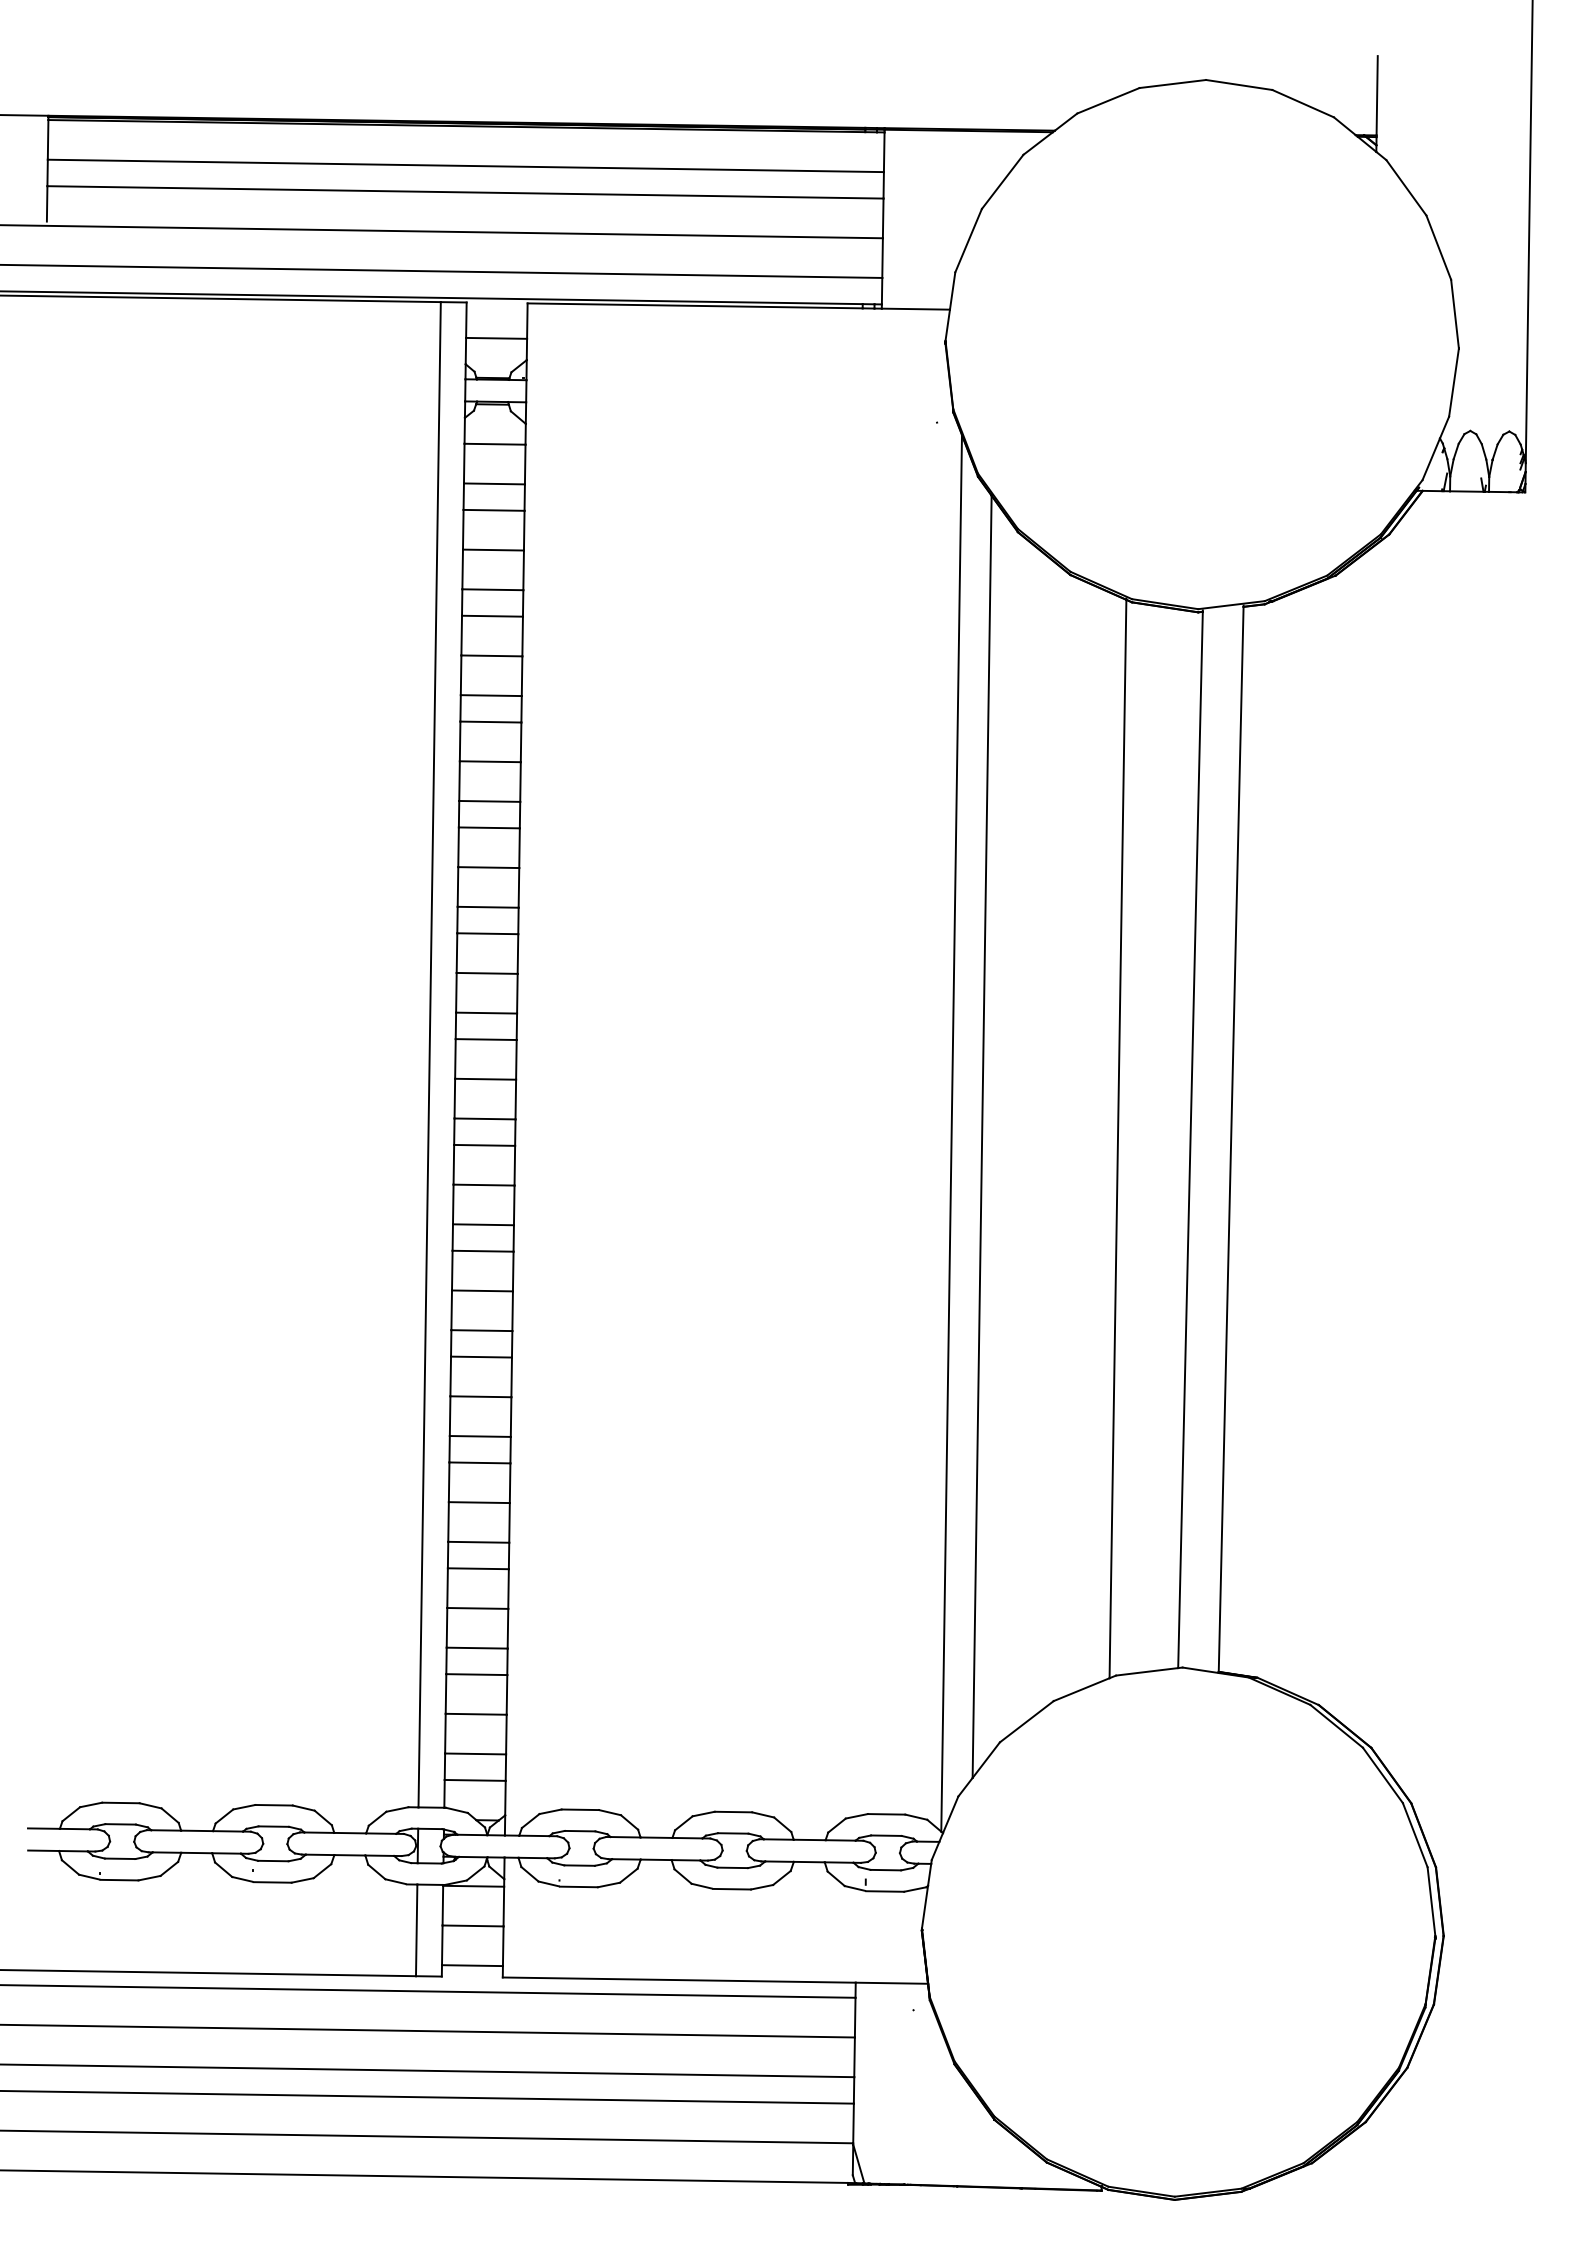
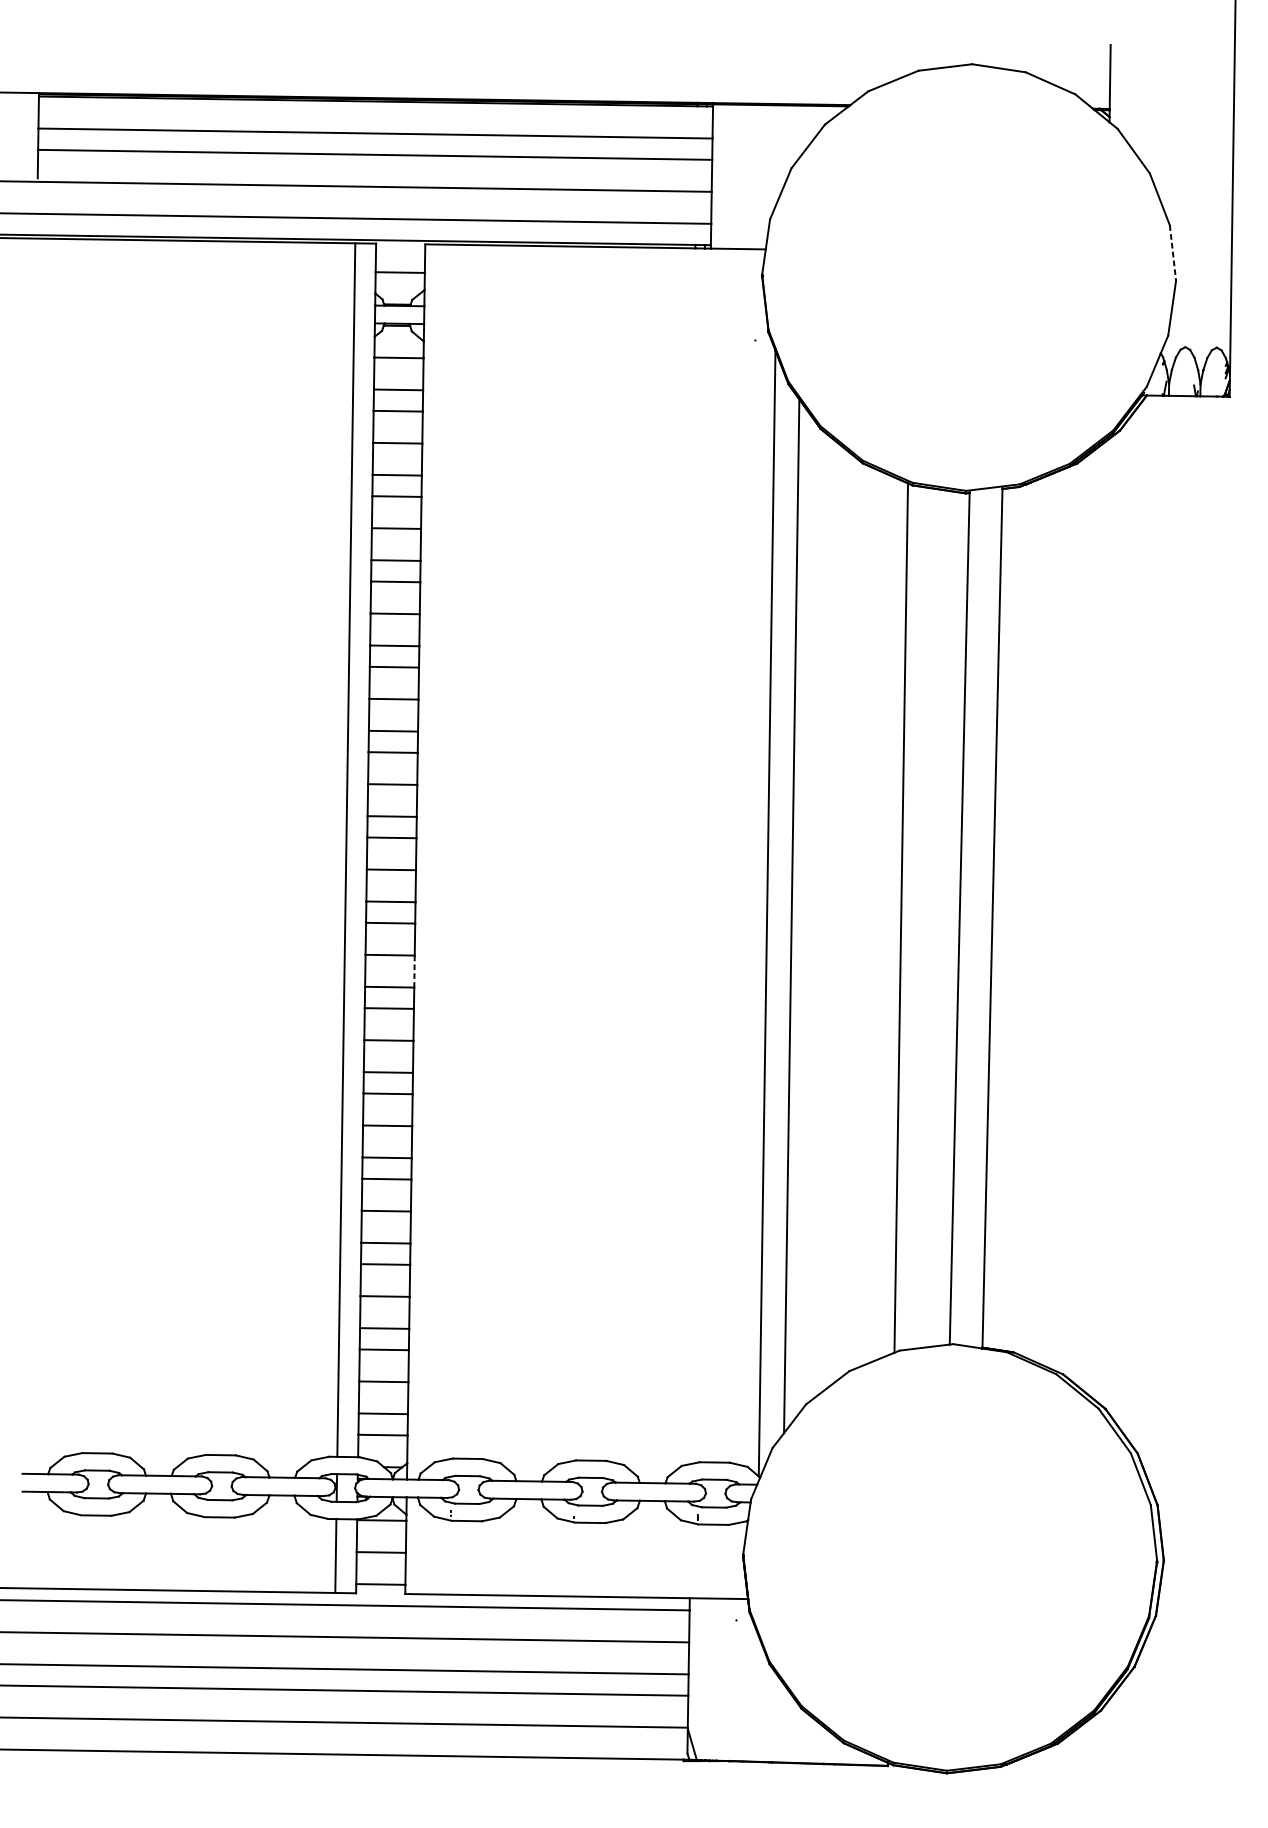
line: (1455, 314) -> (1173, 253), solid -> dashed
line: (514, 1205) -> (414, 971), solid -> dashed

